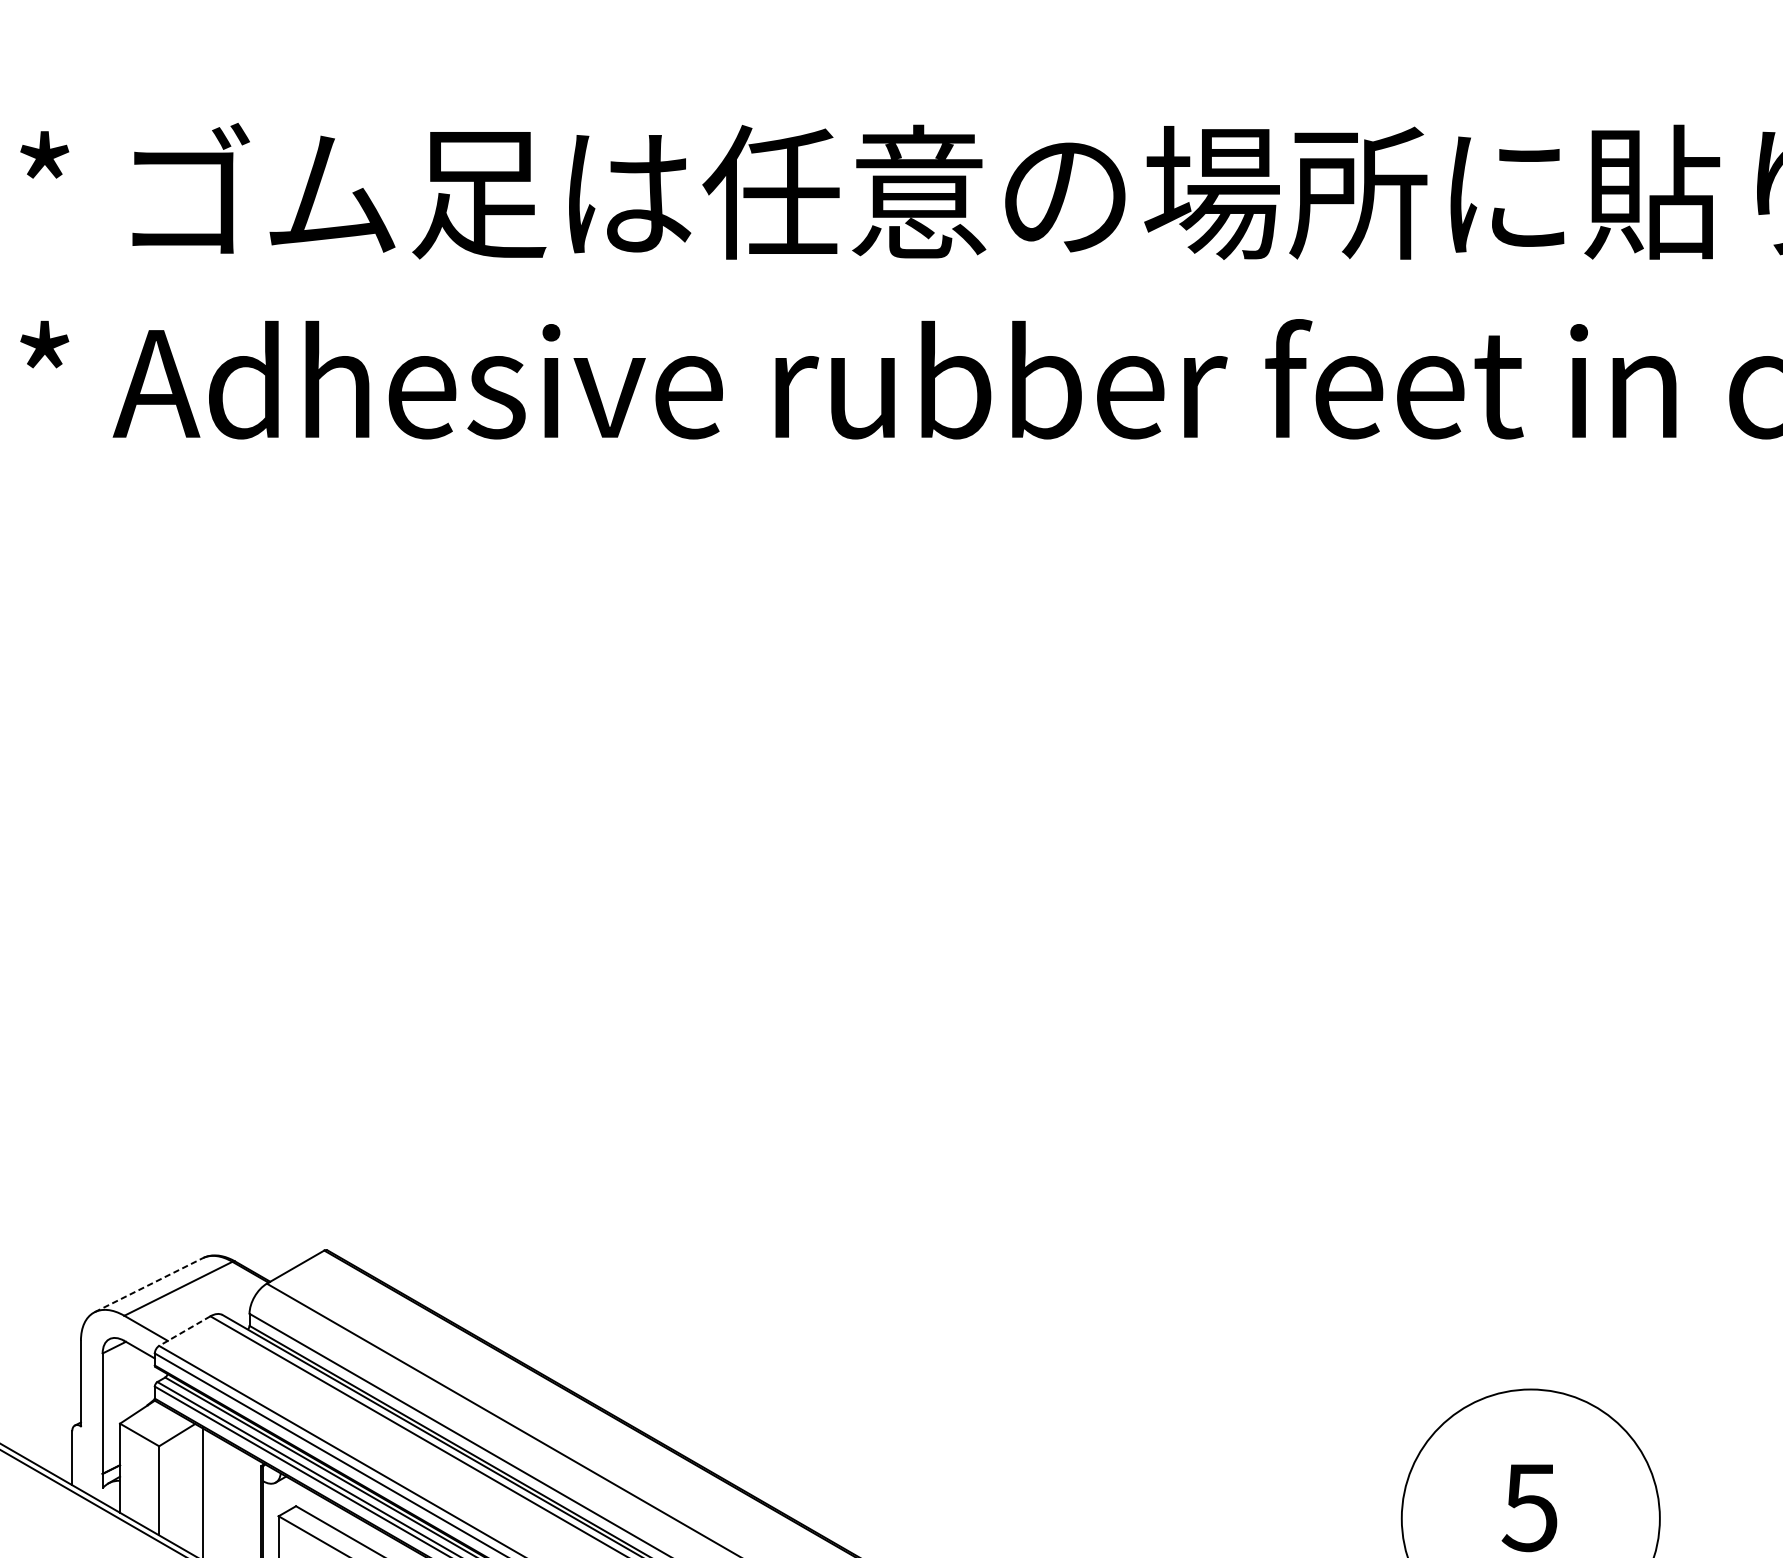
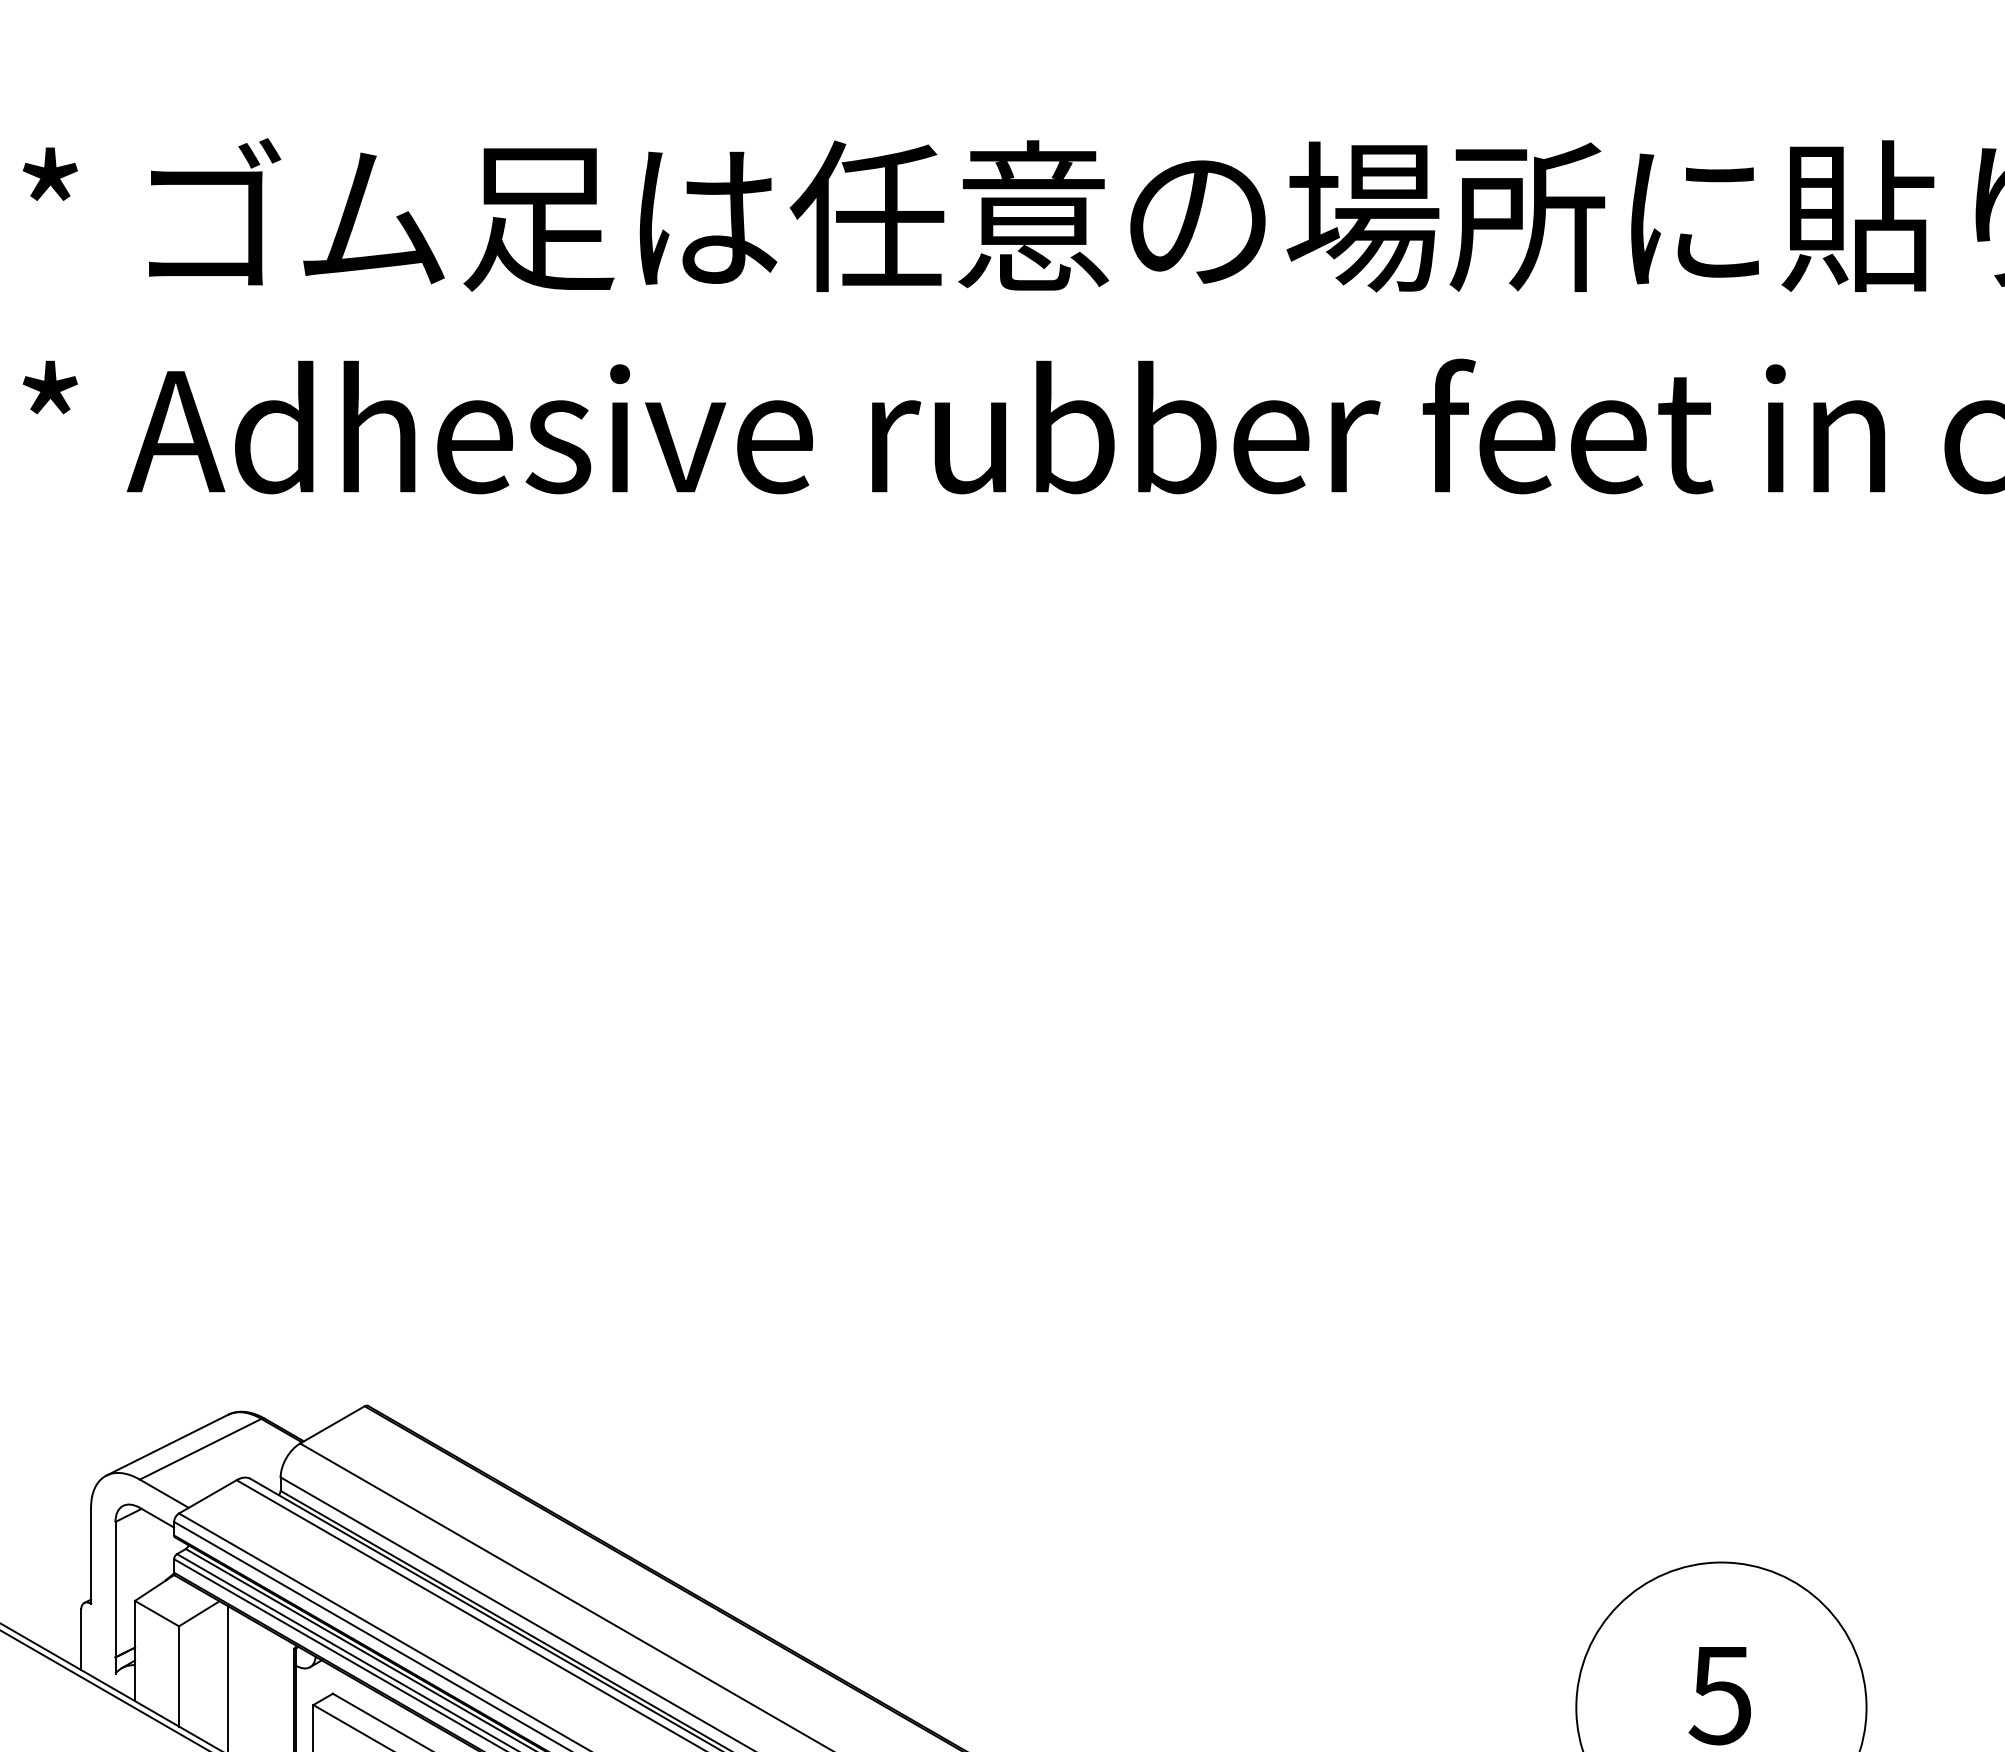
line: (148, 1285) -> (167, 1445), dashed -> solid
line: (184, 1331) -> (207, 1497), dashed -> solid

